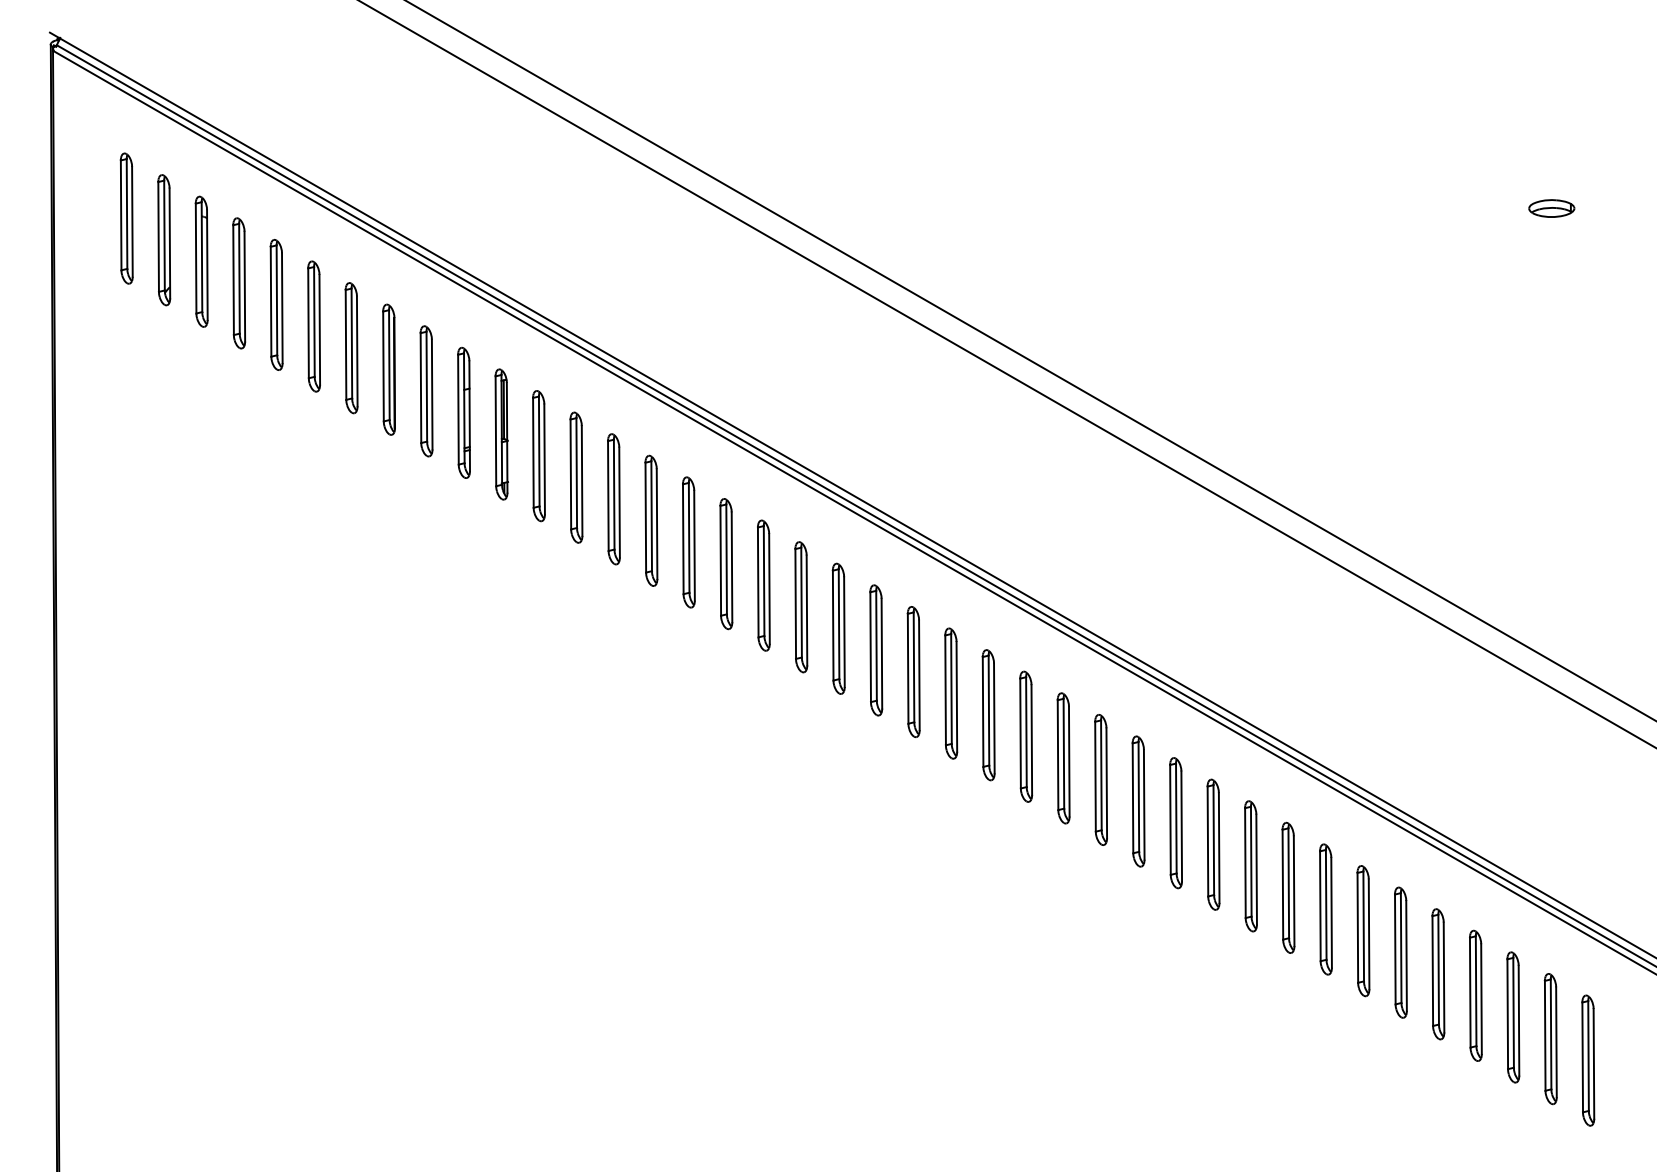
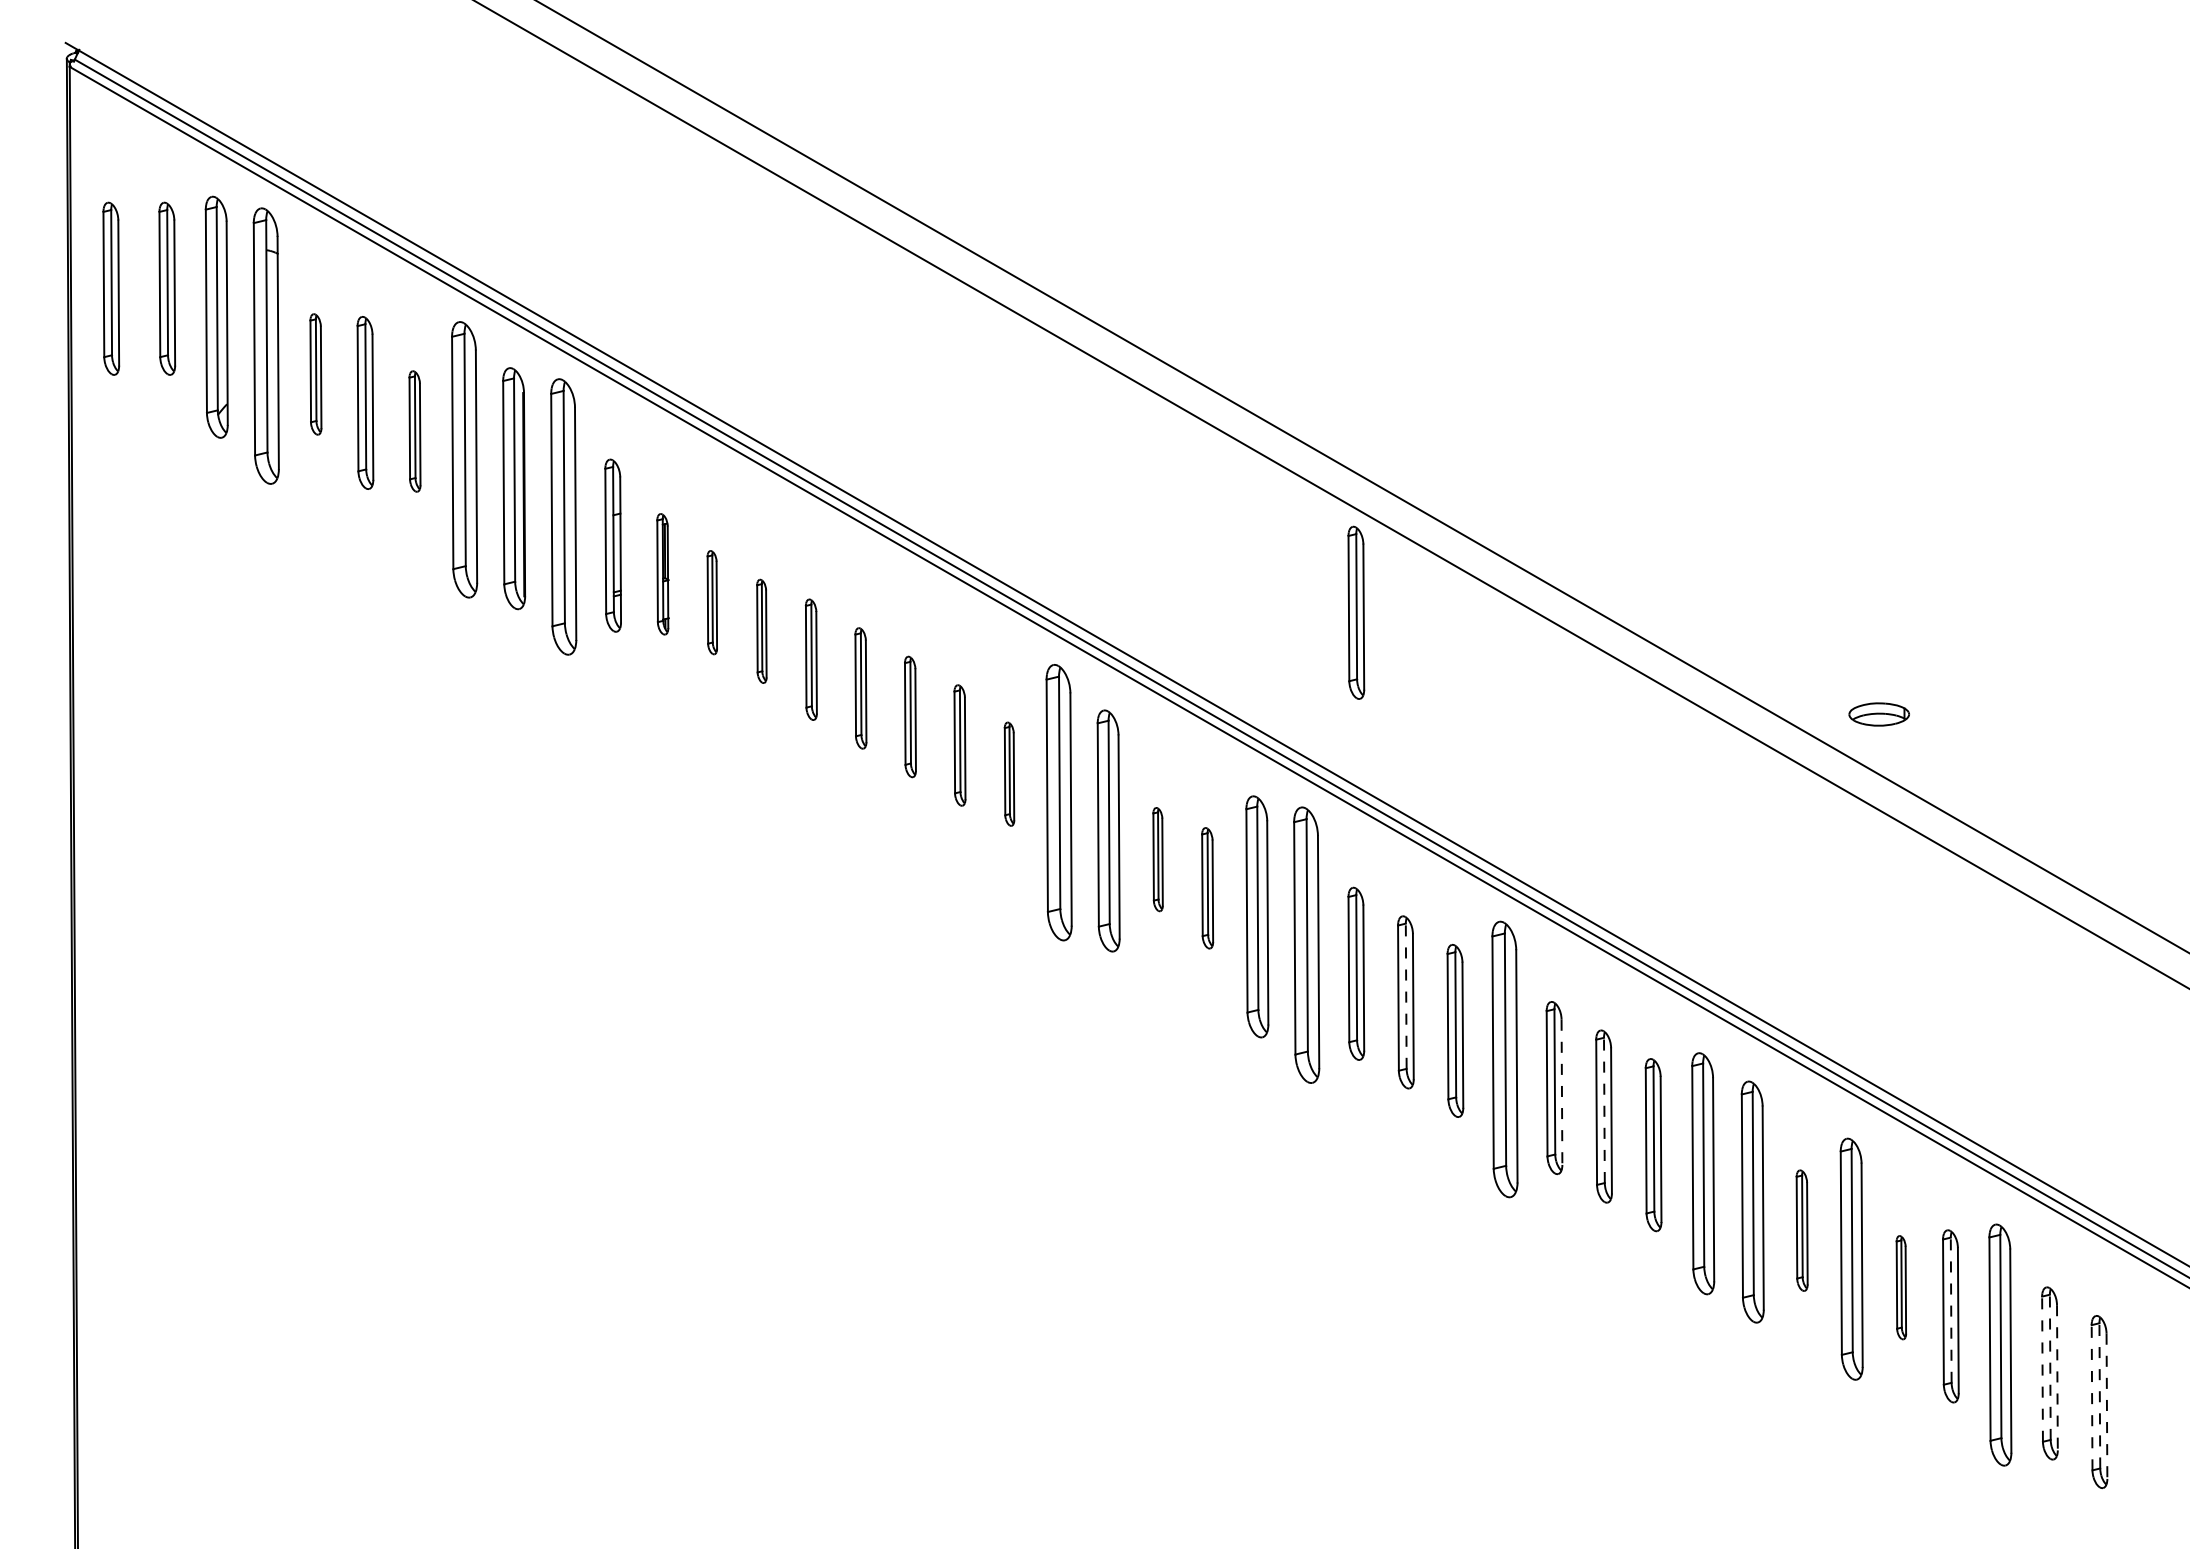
part: (1551, 208) -> (1878, 714), moved
part: (84, 218) -> (111, 288), added
part: (164, 240) -> (216, 317), size x1.4
part: (201, 261) -> (266, 345), size x1.6
part: (238, 283) -> (315, 374), size x0.7
part: (313, 326) -> (414, 431), size x0.7
part: (351, 348) -> (464, 460), size x1.6
part: (388, 369) -> (513, 488), size x1.4
part: (426, 391) -> (563, 517), size x1.6
part: (501, 434) -> (662, 574), size x0.7
part: (539, 455) -> (712, 602), size x0.6
part: (1026, 463) -> (1356, 612), added
part: (576, 477) -> (761, 631), size x0.6
part: (614, 499) -> (811, 659), size x0.7
part: (651, 520) -> (860, 688), size x0.7
part: (688, 542) -> (910, 716), size x0.7
part: (726, 564) -> (959, 745), size x0.7
part: (763, 586) -> (1009, 774), size x0.6
part: (800, 607) -> (1058, 802), size x1.6
part: (838, 629) -> (1108, 831), size x1.4
part: (875, 650) -> (1157, 859), size x0.6
part: (913, 672) -> (1207, 888), size x0.7
part: (950, 693) -> (1256, 916), size x1.4
part: (988, 715) -> (1306, 945), size x1.6
line: (1064, 753) -> (1406, 996), solid -> dashed
part: (1138, 801) -> (1504, 1059), size x1.6
line: (1181, 826) -> (1561, 1092), solid -> dashed
line: (1213, 840) -> (1604, 1110), solid -> dashed
part: (1288, 887) -> (1702, 1173), size x1.4
part: (1325, 909) -> (1752, 1202), size x1.4
part: (1362, 930) -> (1801, 1230), size x0.7
part: (1400, 952) -> (1851, 1259), size x1.4
part: (1438, 974) -> (1901, 1287), size x0.6
line: (1476, 991) -> (1951, 1310), solid -> dashed
part: (1513, 1017) -> (2000, 1344), size x1.4
line: (1551, 1034) -> (2050, 1367), solid -> dashed
line: (1545, 1036) -> (2042, 1369), solid -> dashed
line: (1556, 1042) -> (2057, 1377), solid -> dashed
line: (1588, 1055) -> (2099, 1395), solid -> dashed
line: (1583, 1057) -> (2092, 1397), solid -> dashed
line: (1593, 1064) -> (2106, 1406), solid -> dashed

